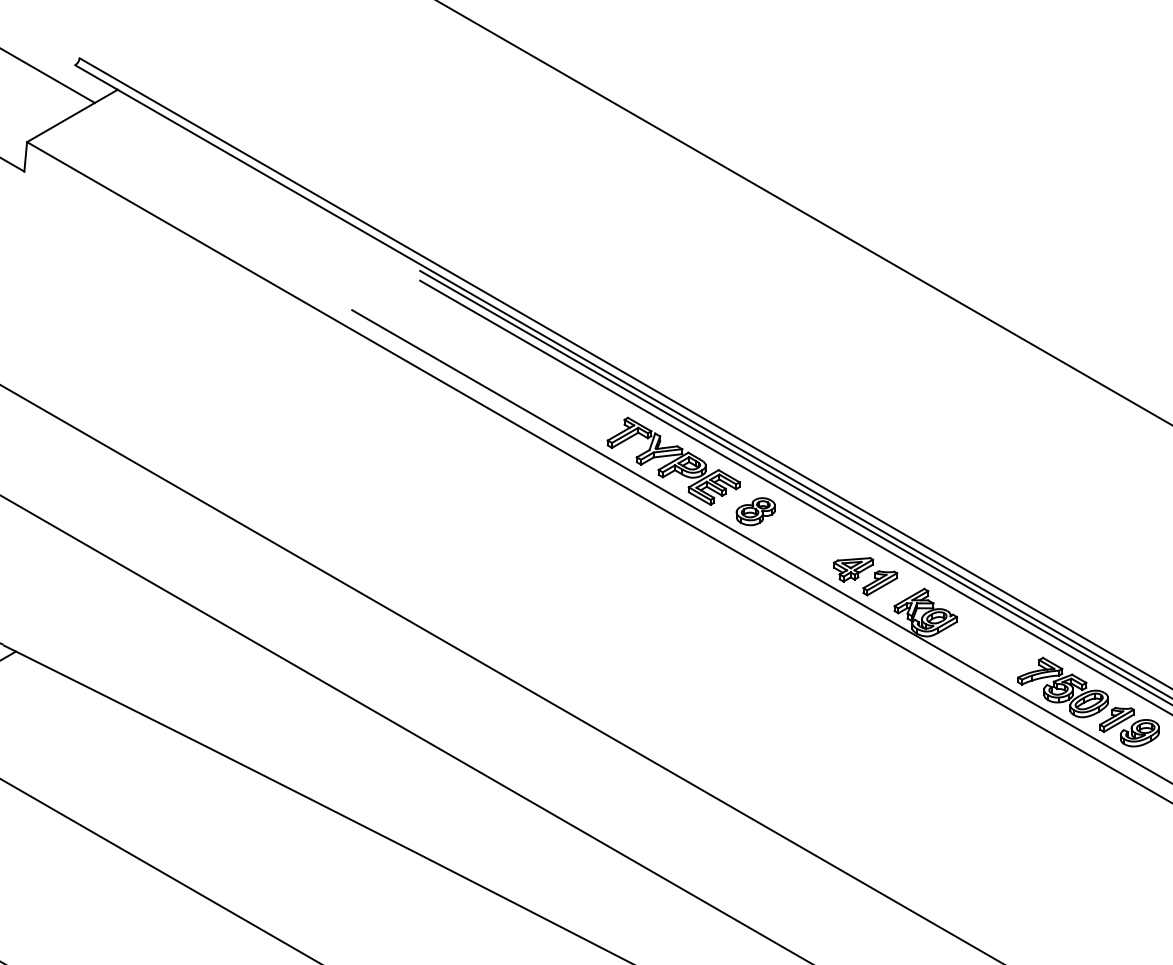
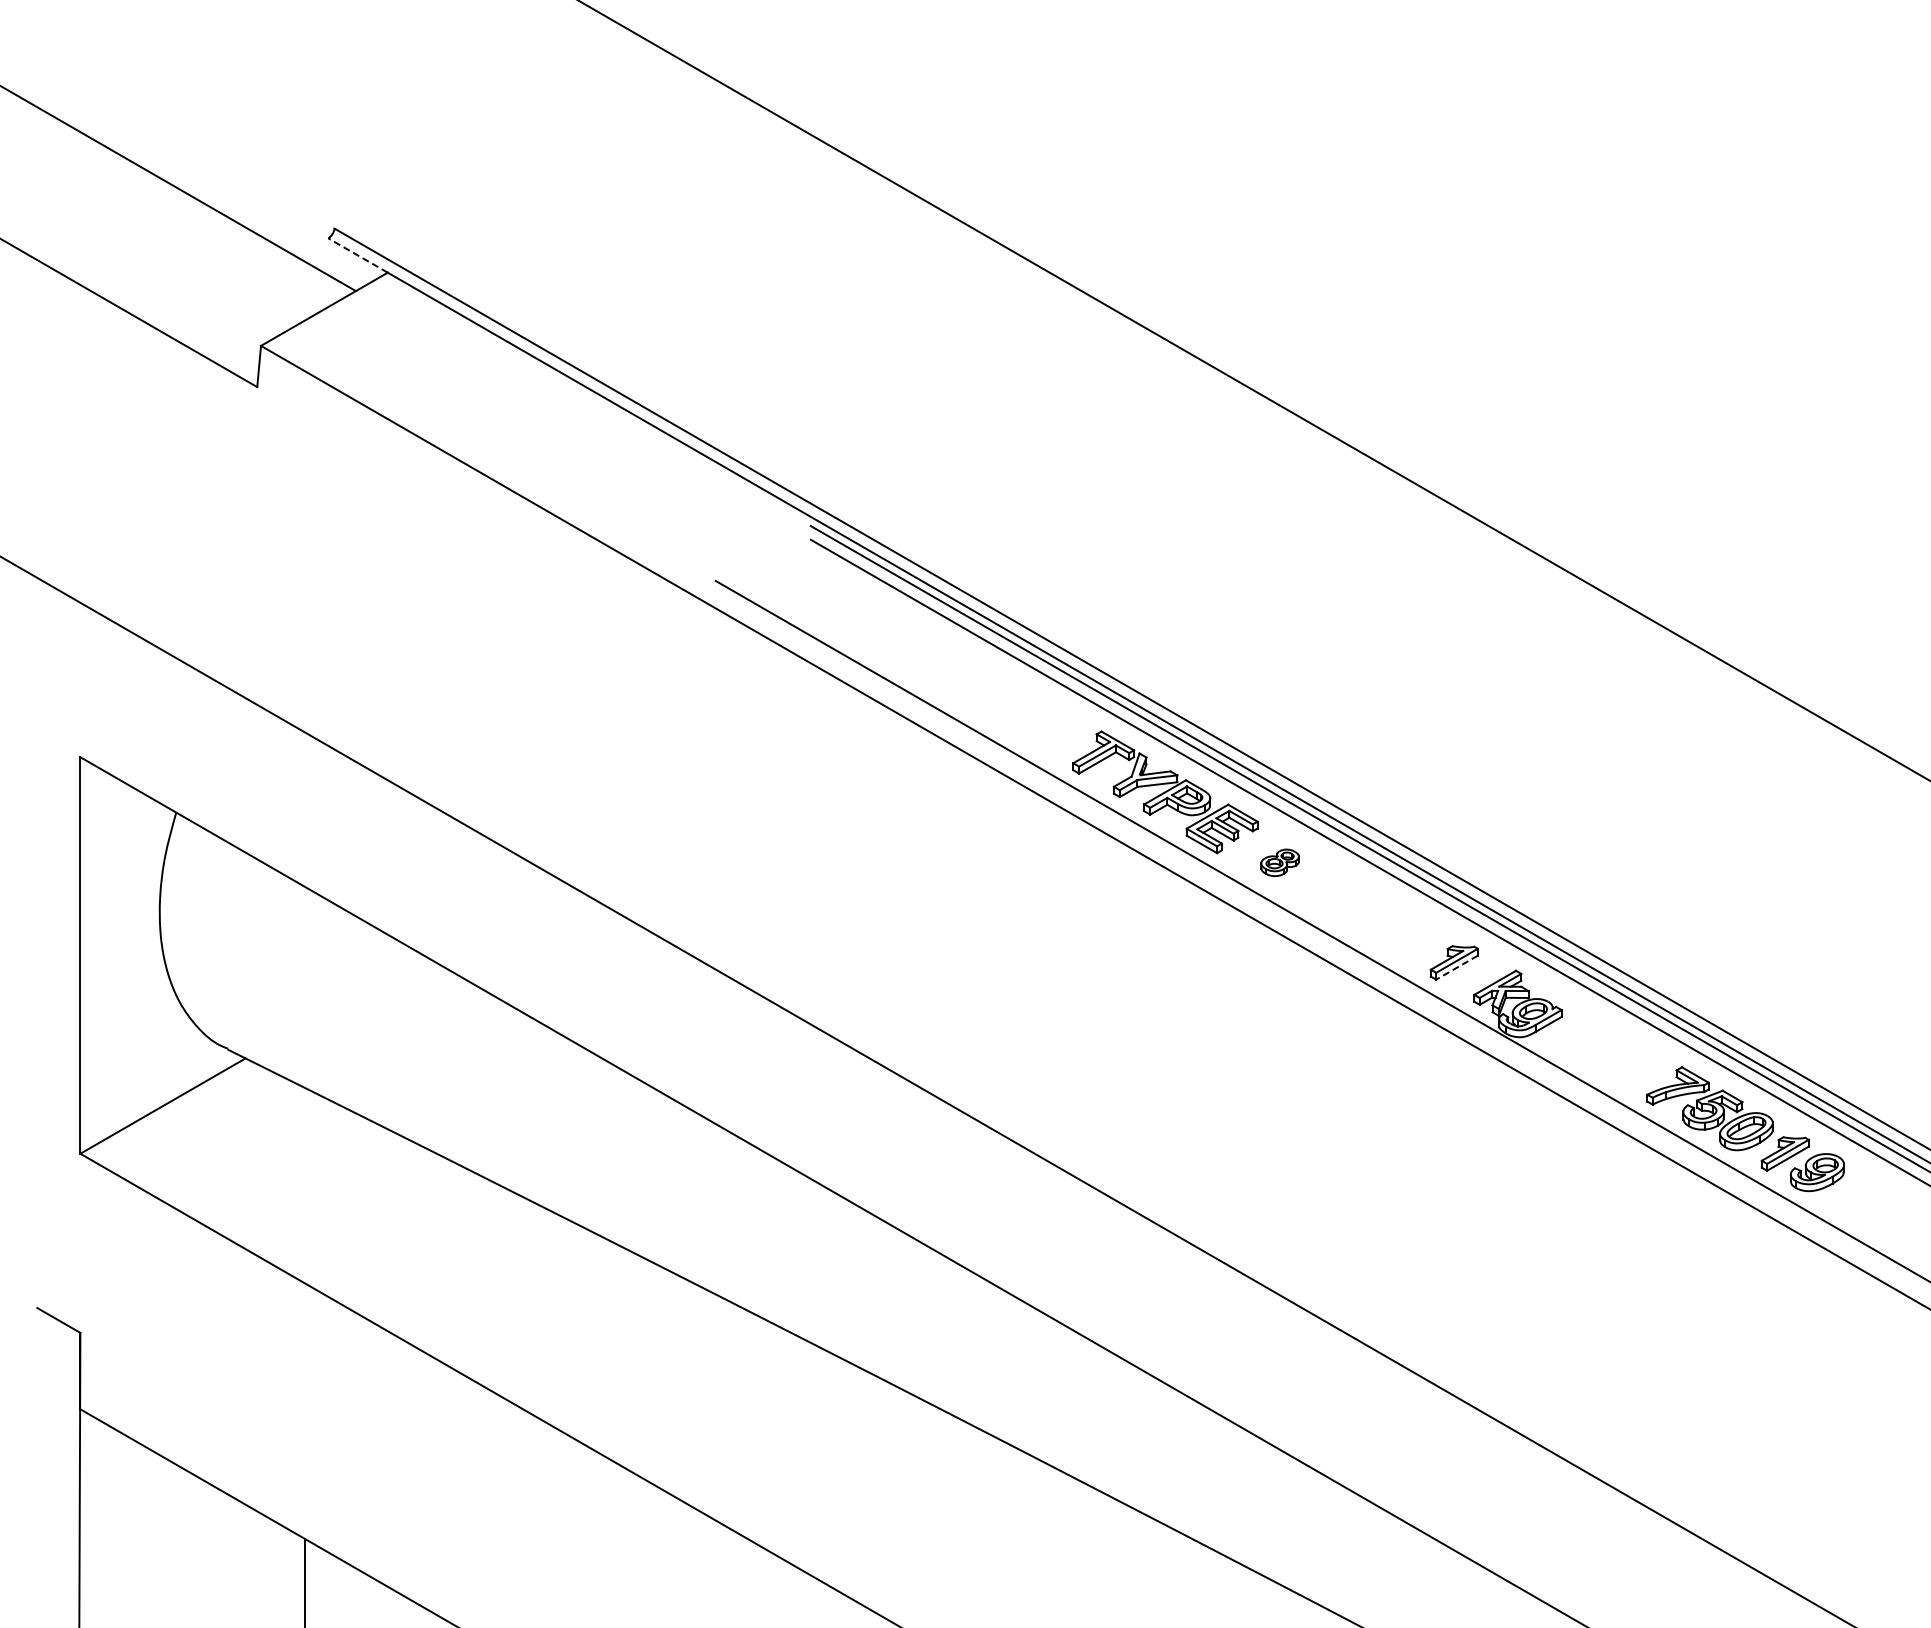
line: (96, 77) -> (357, 255), solid -> dashed
part: (755, 511) -> (1279, 862), size x0.7
part: (853, 569) -> (1416, 943), removed
line: (881, 586) -> (1456, 967), solid -> dashed

